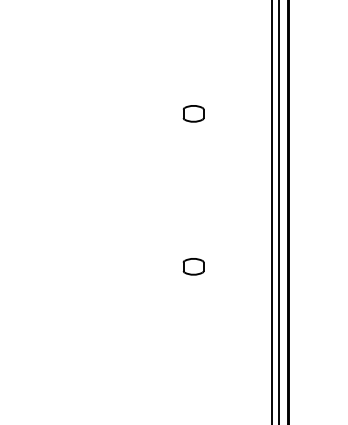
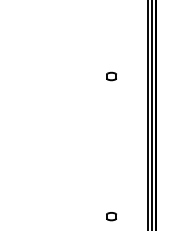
part: (193, 113) -> (111, 76), moved
part: (193, 266) -> (111, 216), moved

